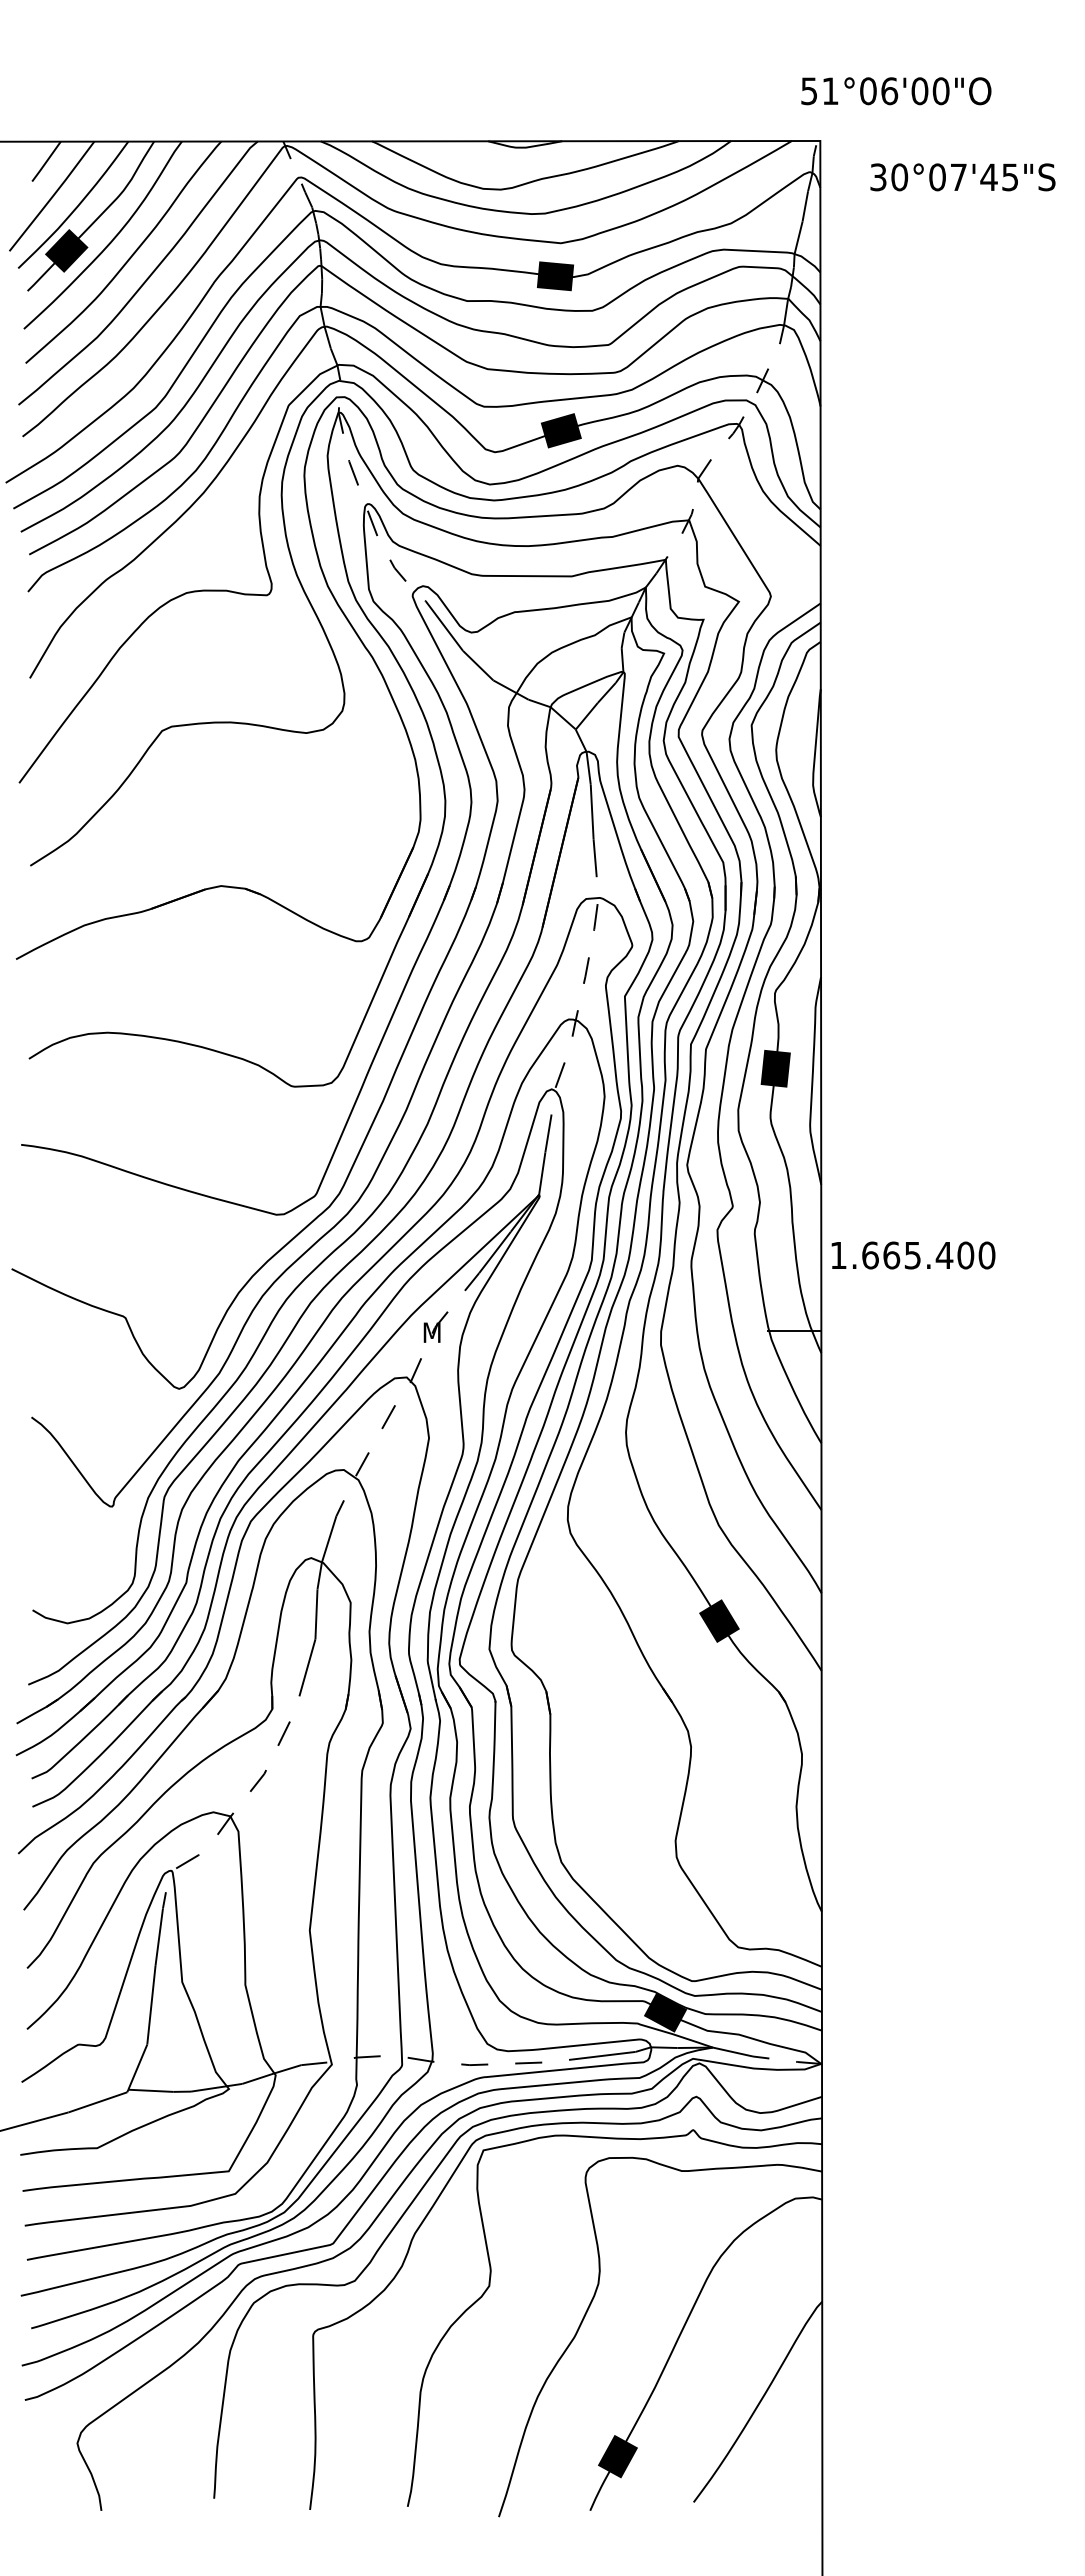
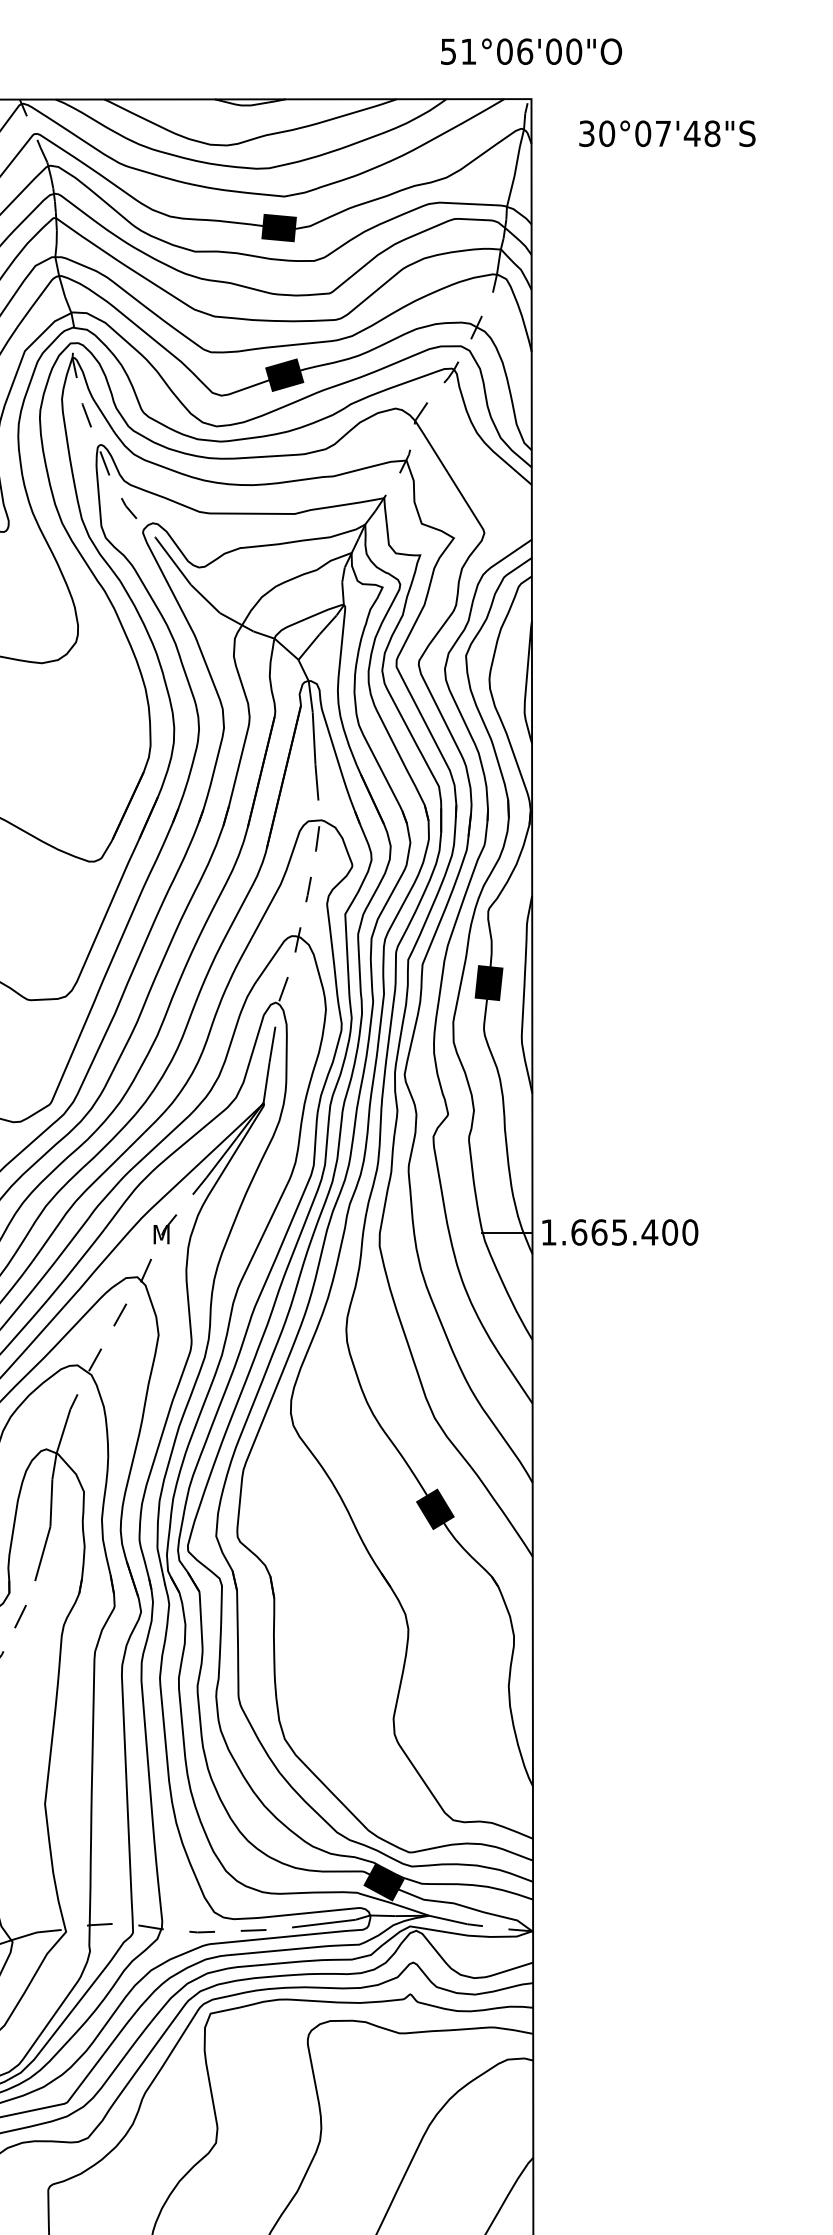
text: (896, 91) -> (531, 51), moved
text: (1010, 177) -> (712, 133), 30°07'45"S -> 30°07'48"S
text: (913, 1255) -> (620, 1232), moved

